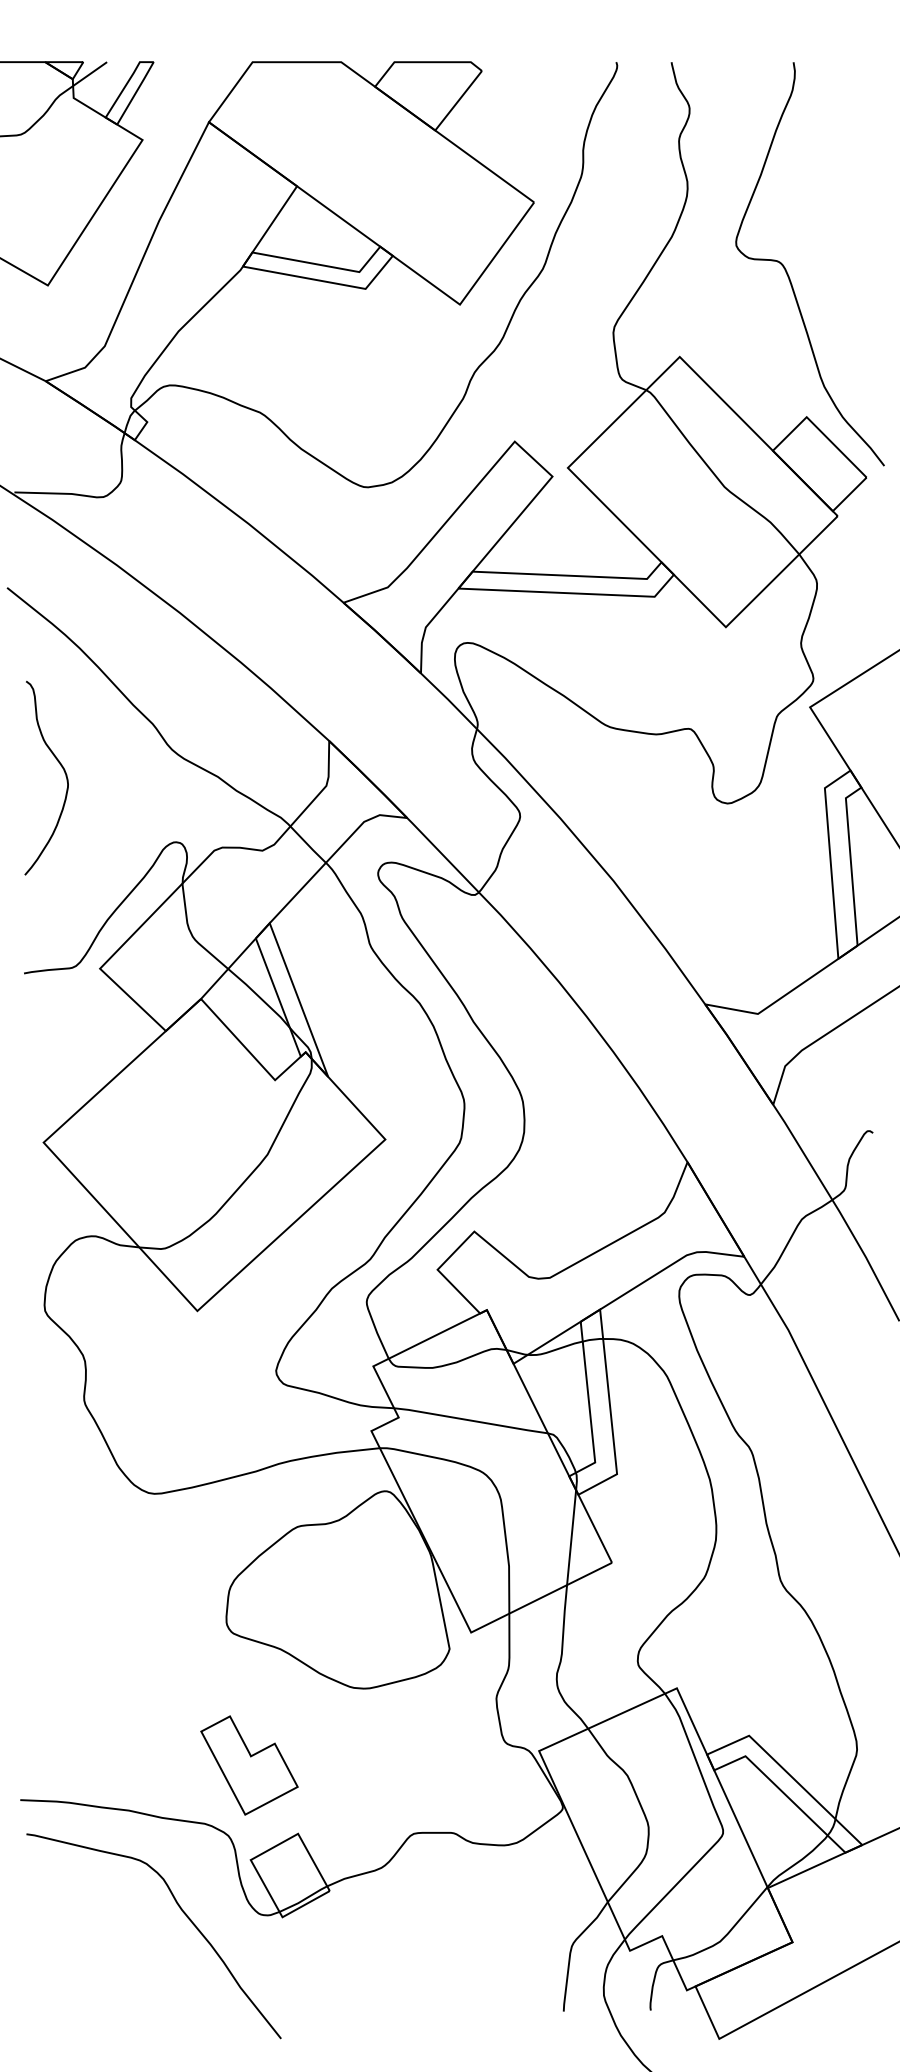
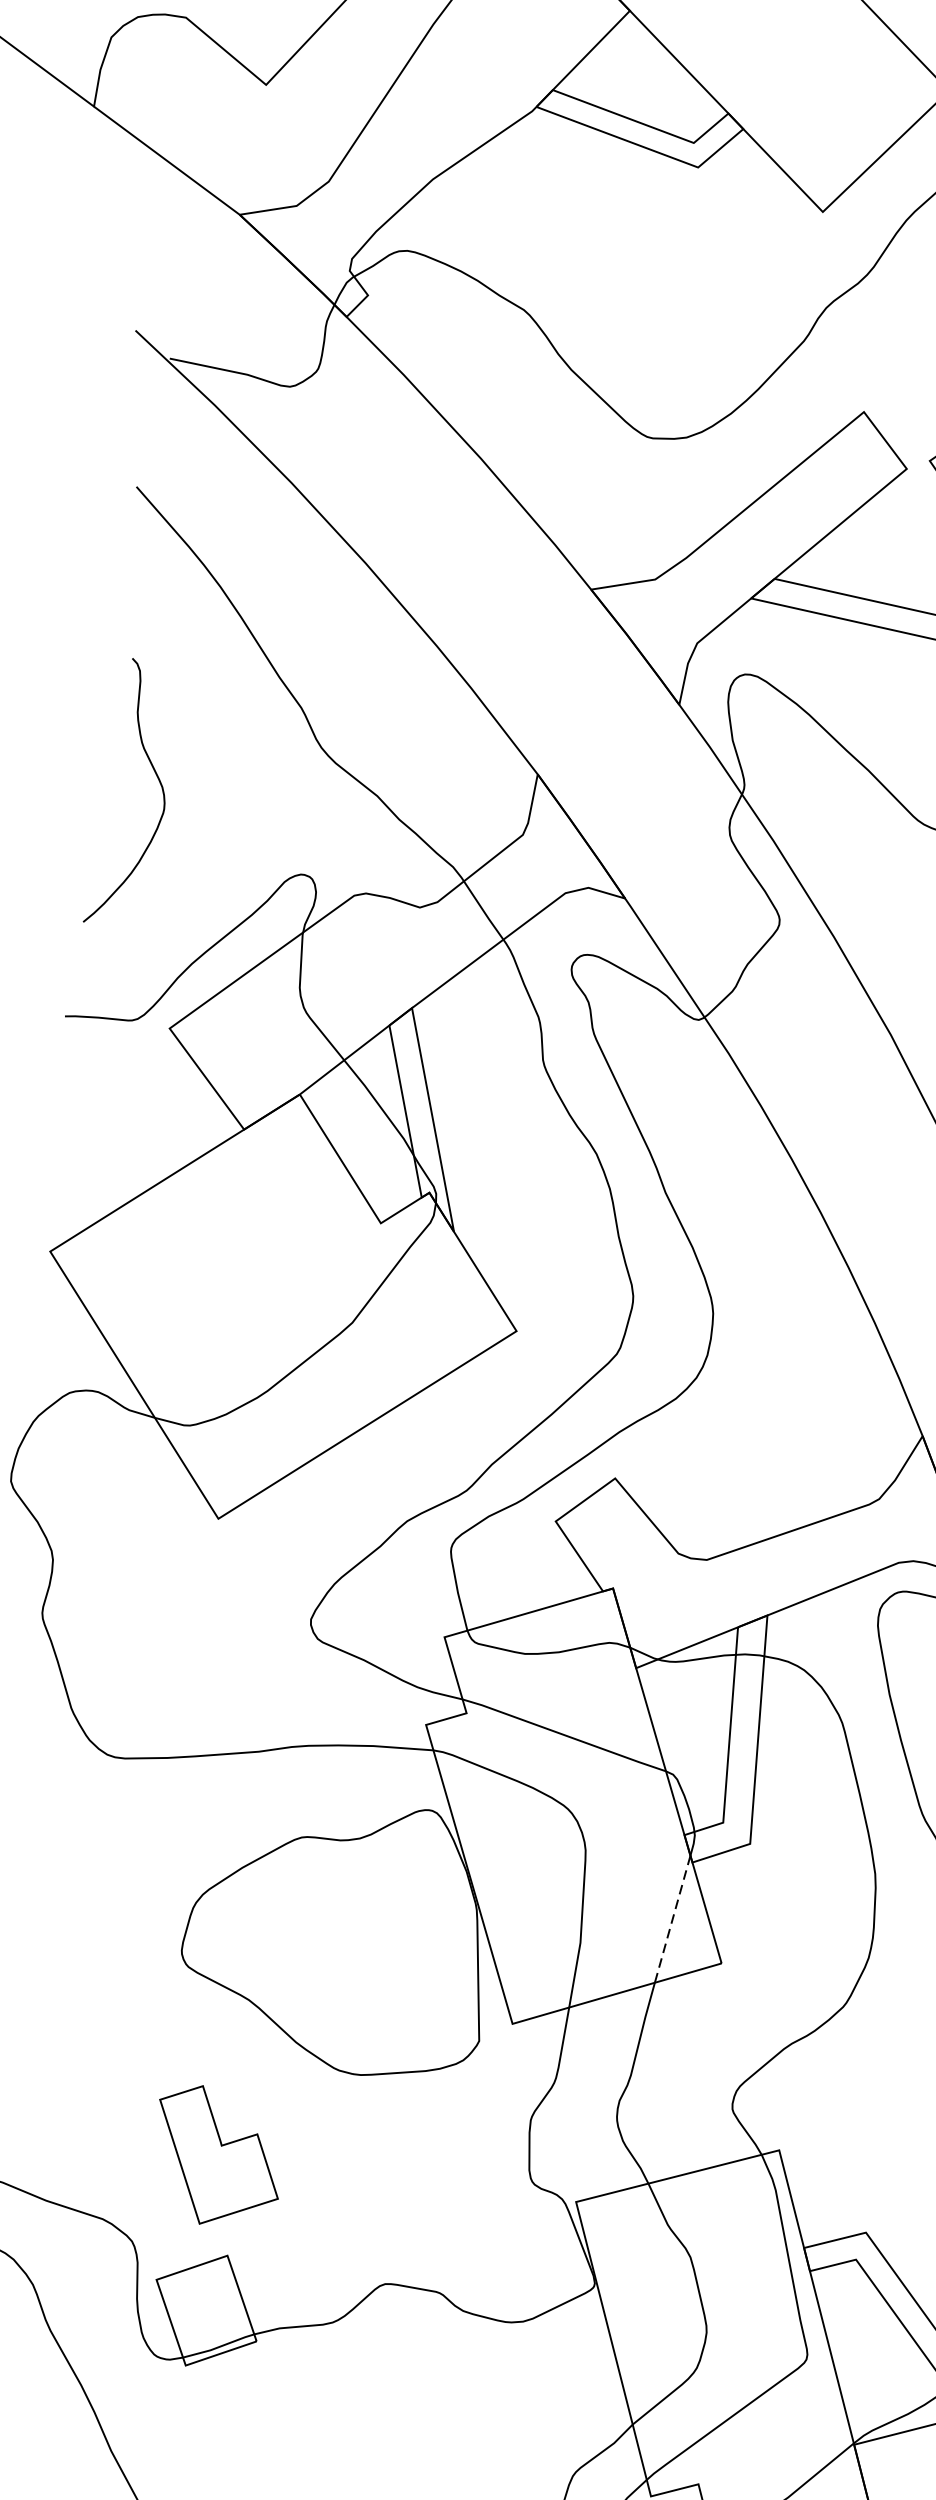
curve: (61, 767) -> (159, 784), moved
line: (571, 1537) -> (672, 1919), solid -> dashed
part: (249, 1765) -> (217, 2157), moved

